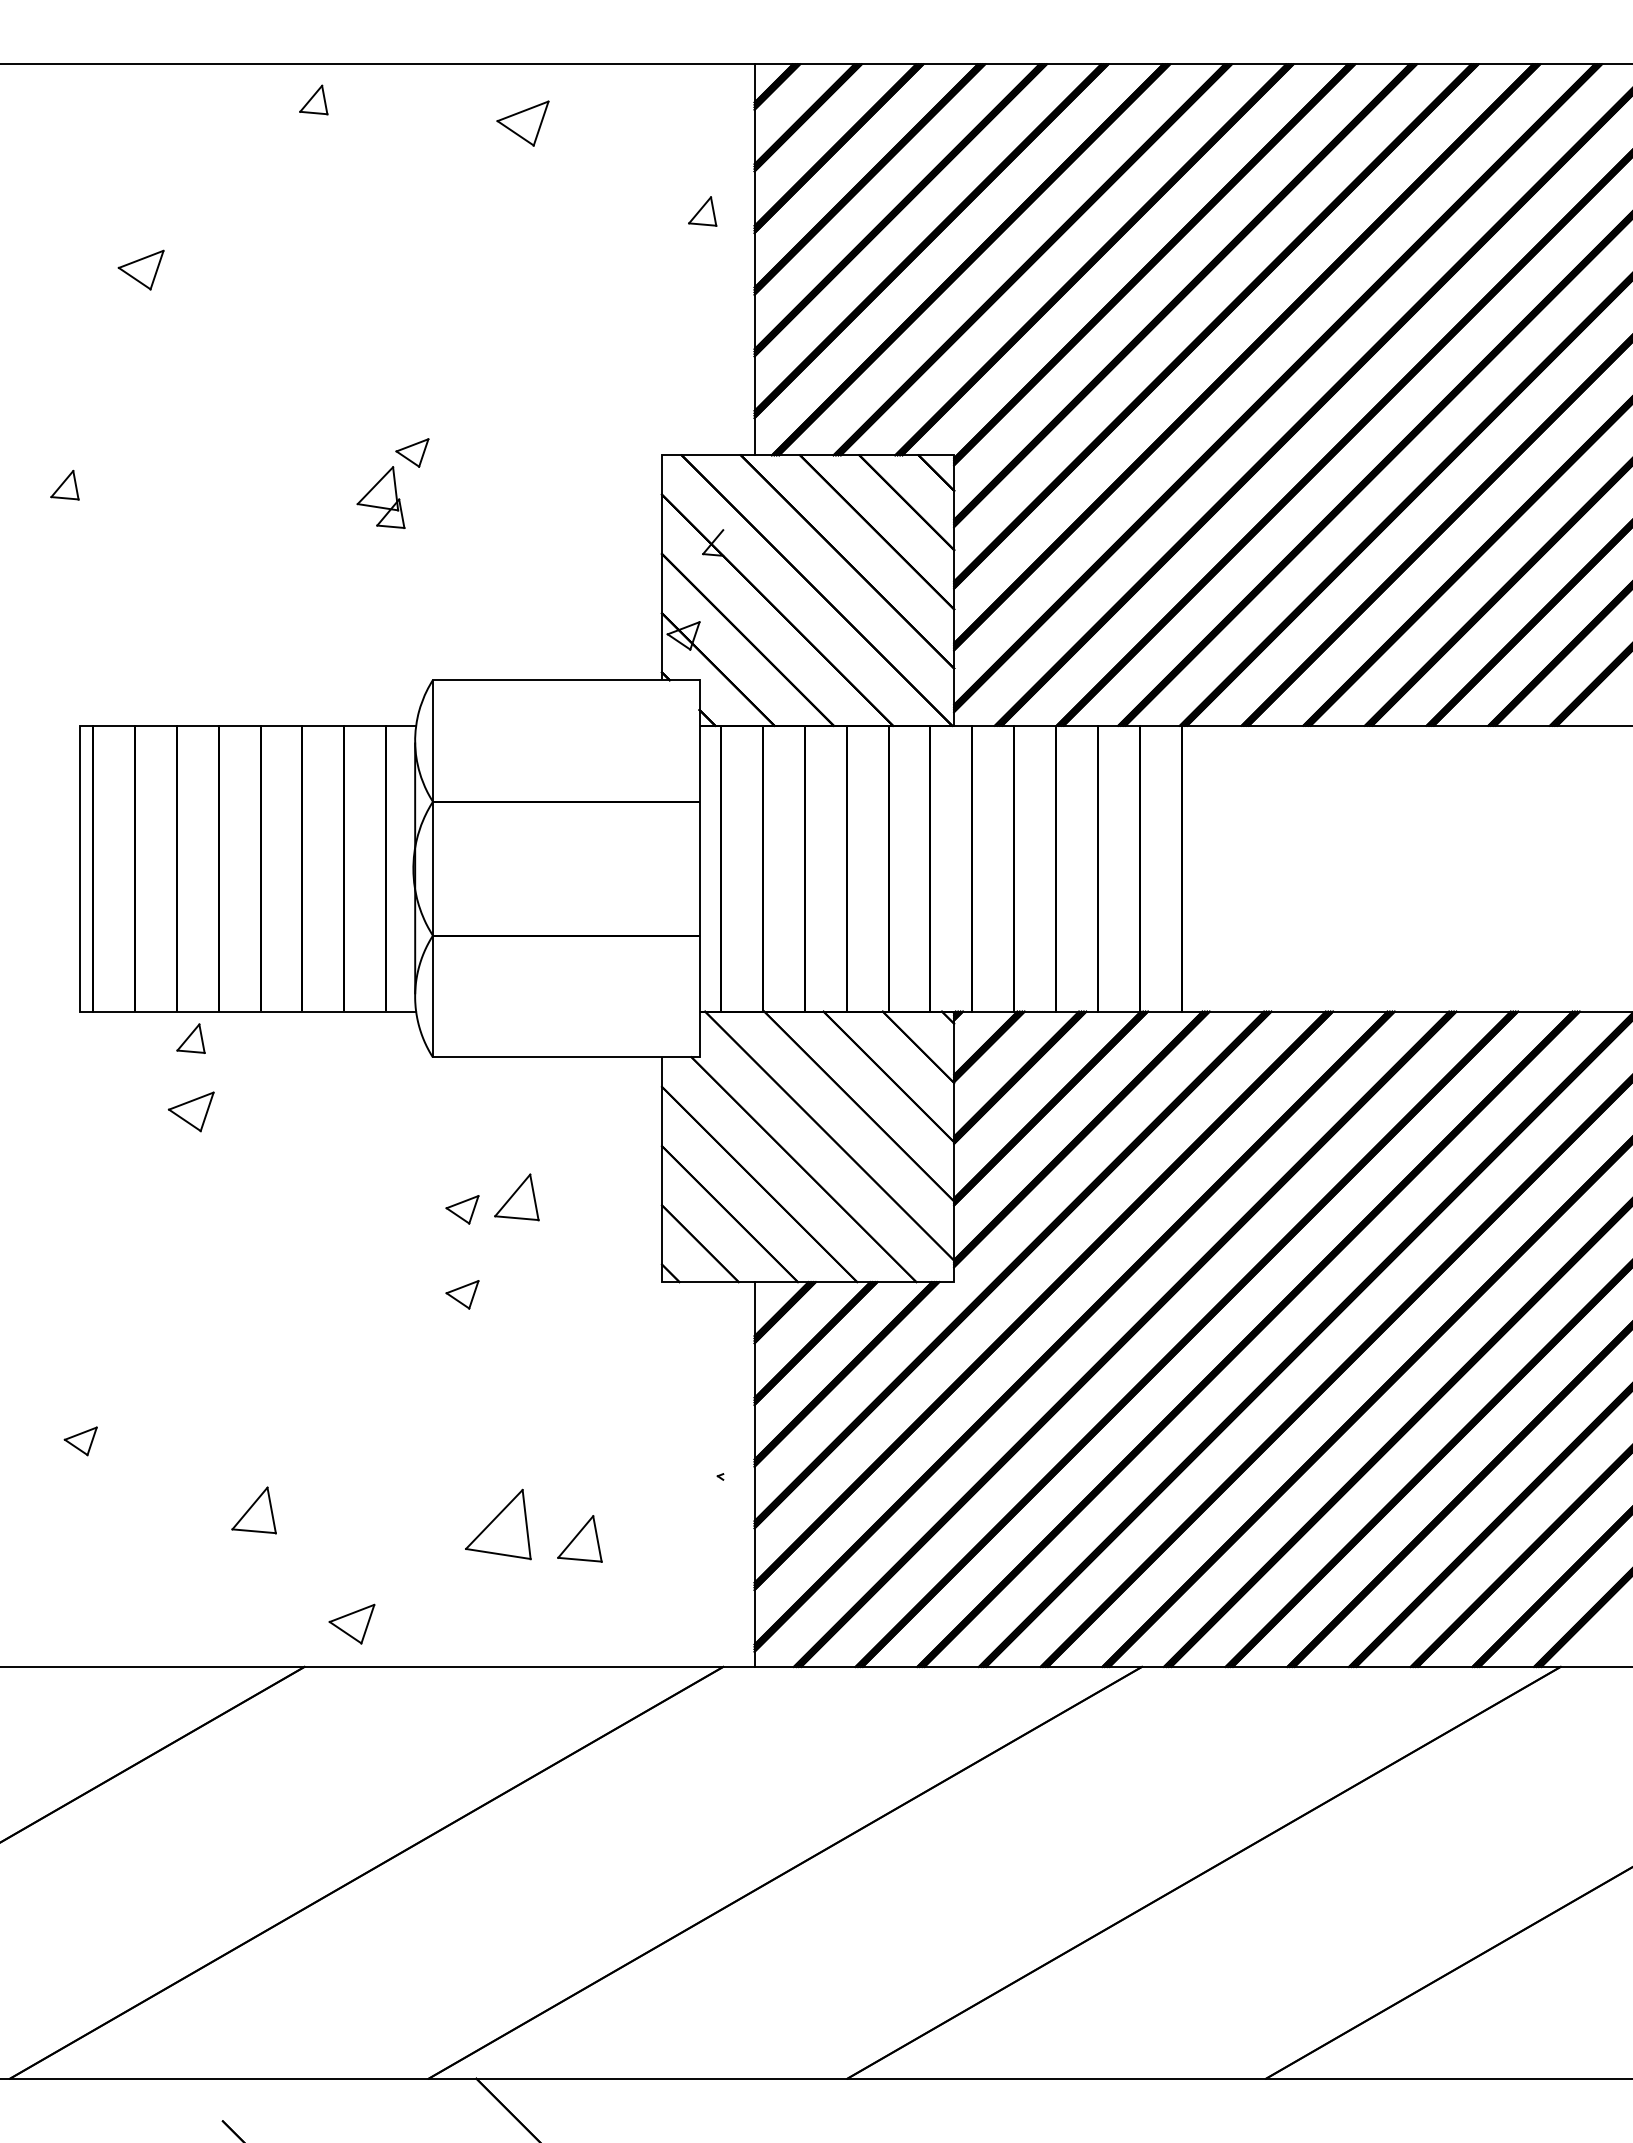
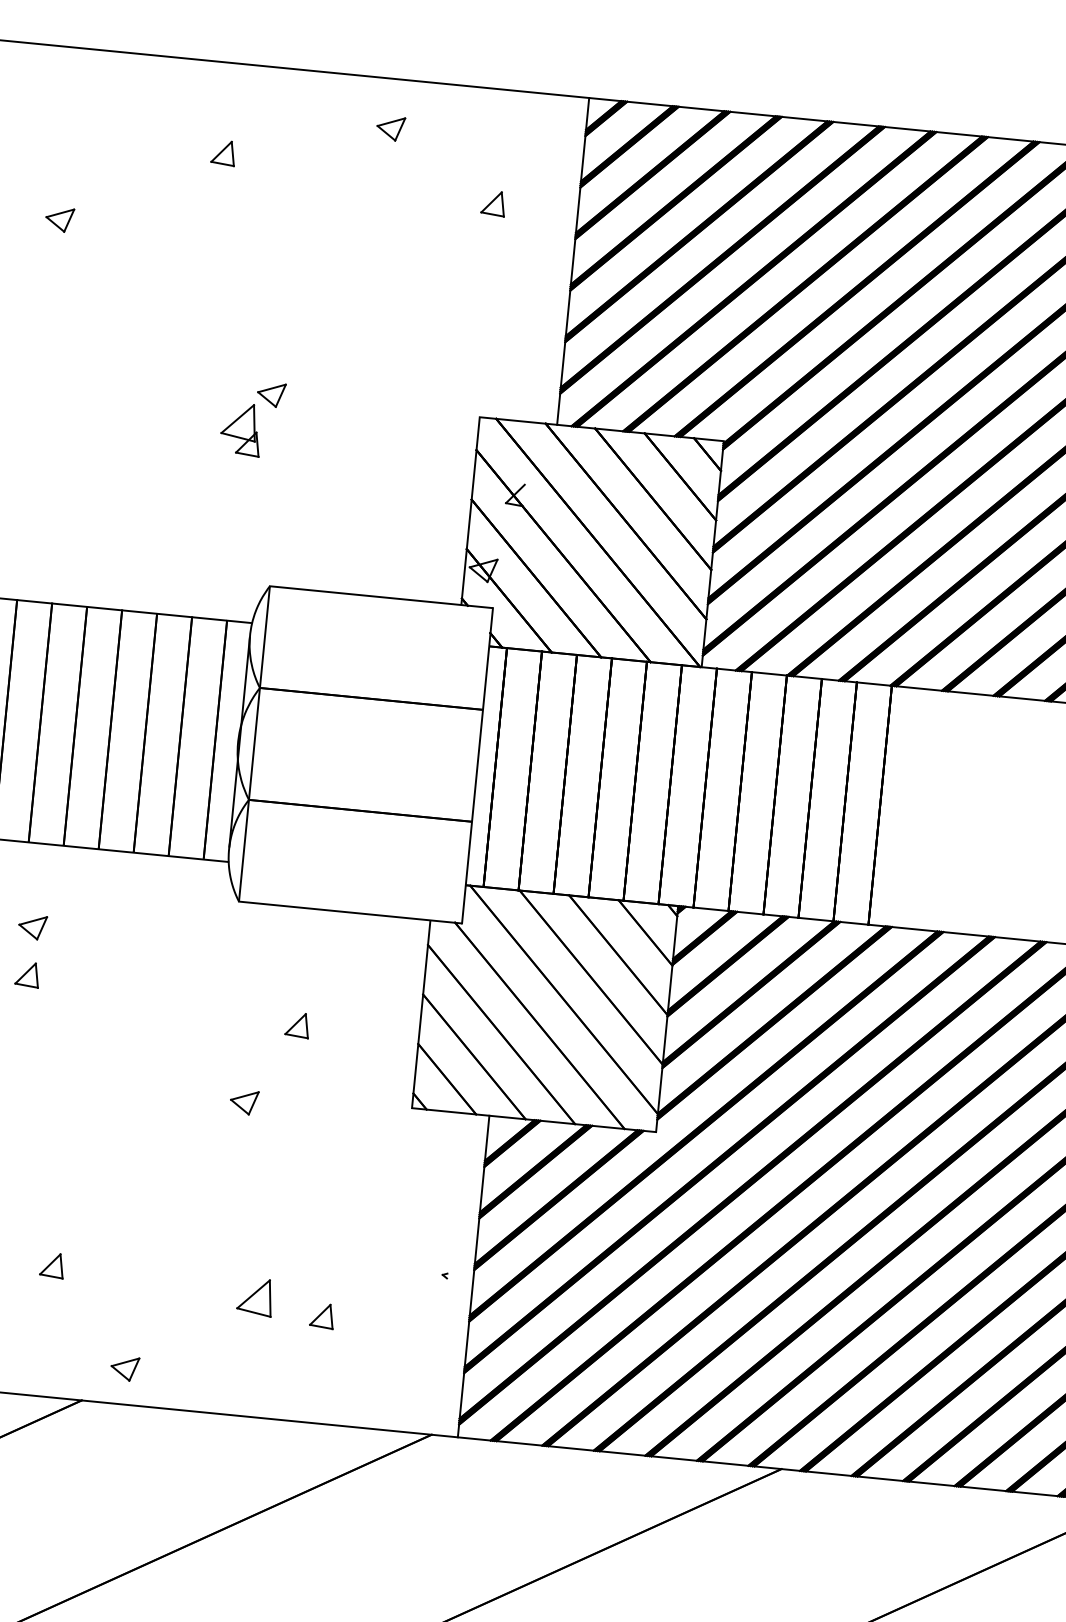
part: (313, 99) -> (223, 152), moved
part: (522, 123) -> (390, 128), size x0.62
part: (702, 211) -> (493, 203), moved
part: (141, 269) -> (59, 219), size x0.71
part: (190, 1038) -> (27, 974), moved
part: (191, 1111) -> (32, 927), size x0.71
part: (516, 1196) -> (297, 1024), size x0.62
part: (462, 1209) -> (251, 1031), removed
part: (253, 1510) -> (51, 1265), size x0.62
part: (498, 1523) -> (255, 1296), size x0.62
part: (579, 1538) -> (322, 1315), size x0.62
part: (351, 1624) -> (124, 1368), size x0.71

